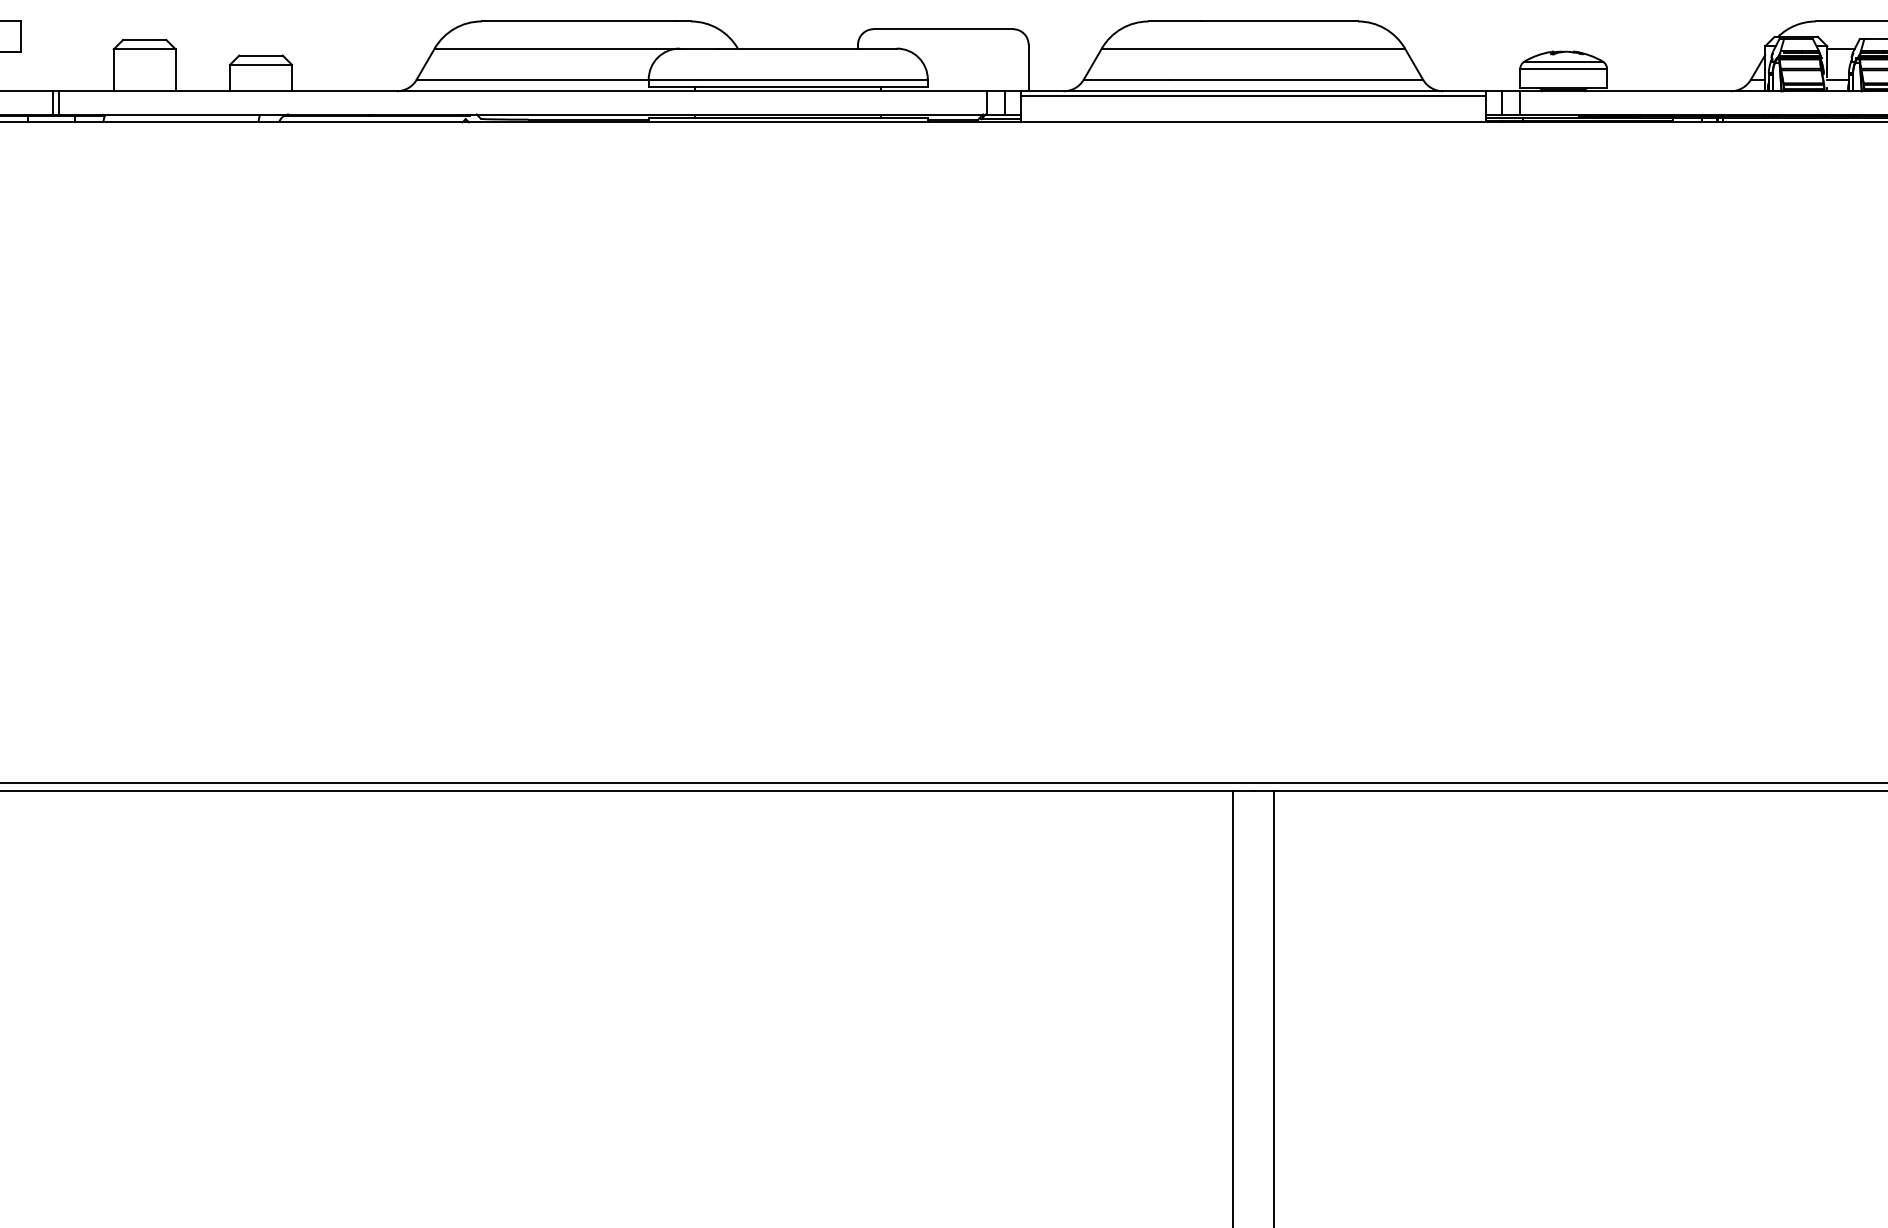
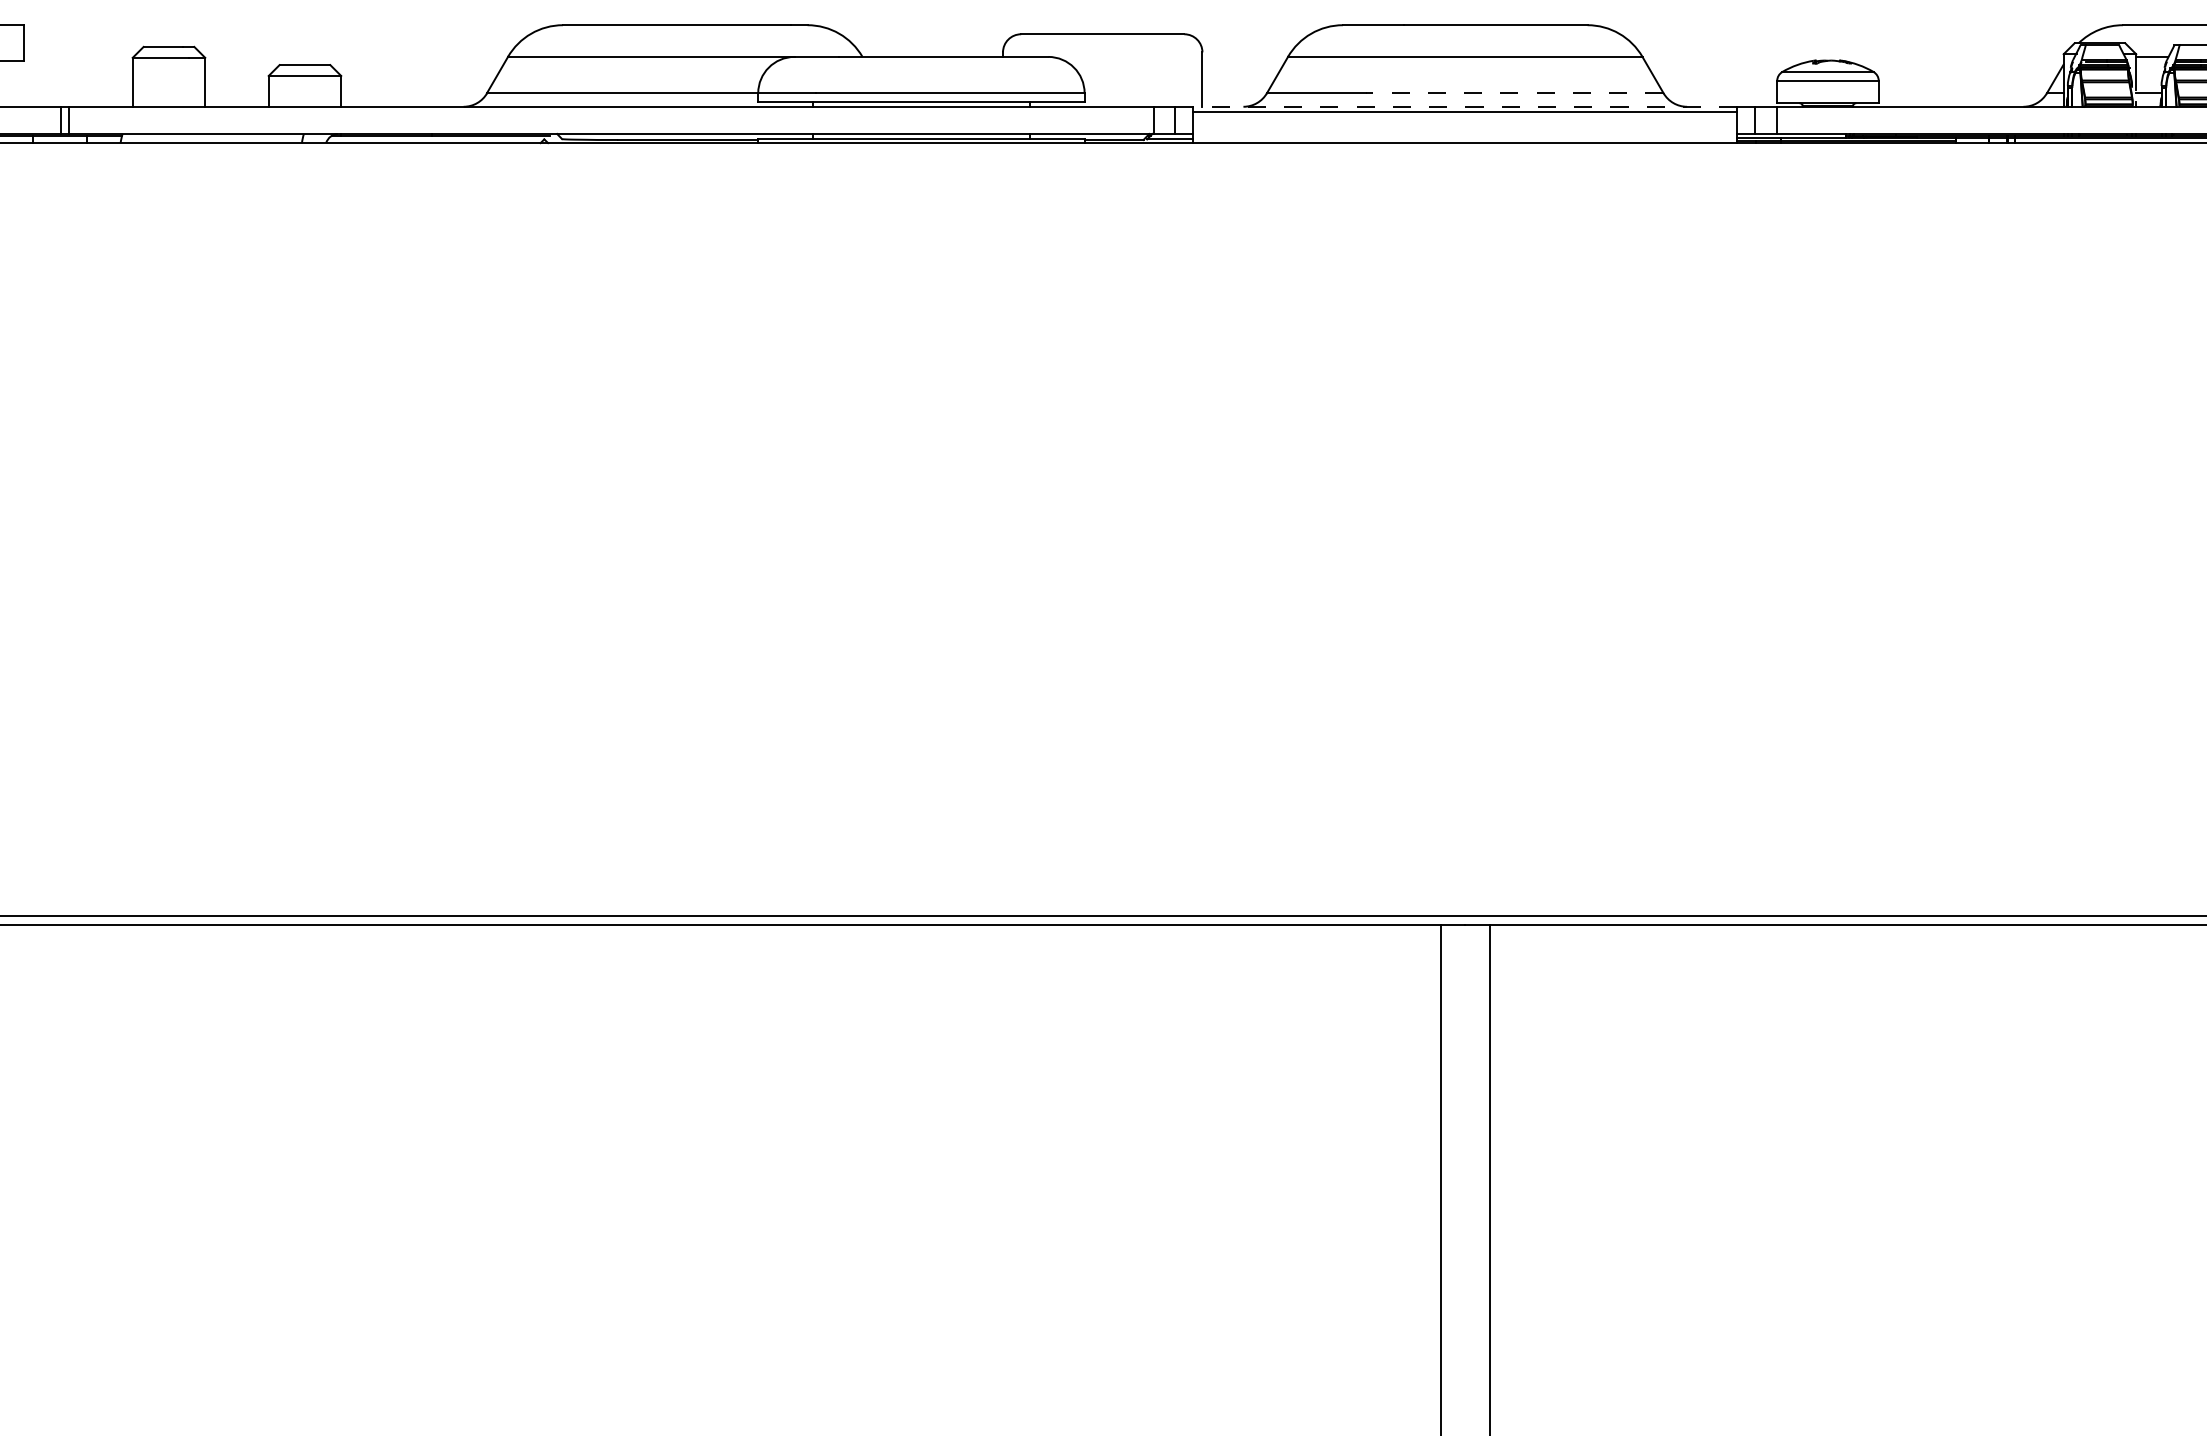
line: (1295, 79) -> (1514, 93), solid -> dashed
line: (1253, 91) -> (1465, 107), solid -> dashed

